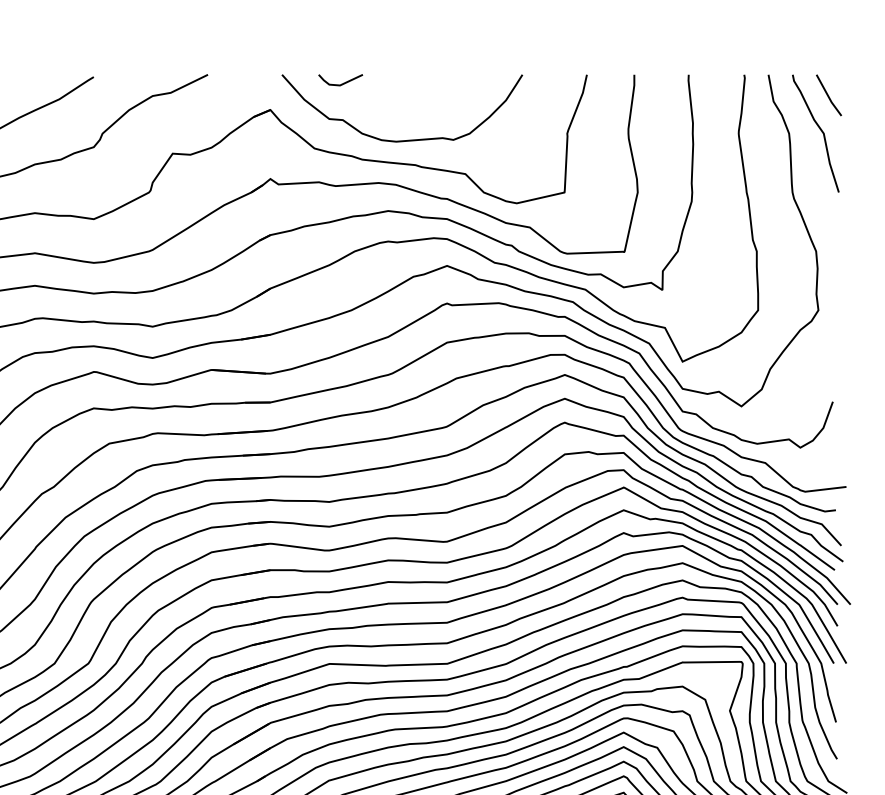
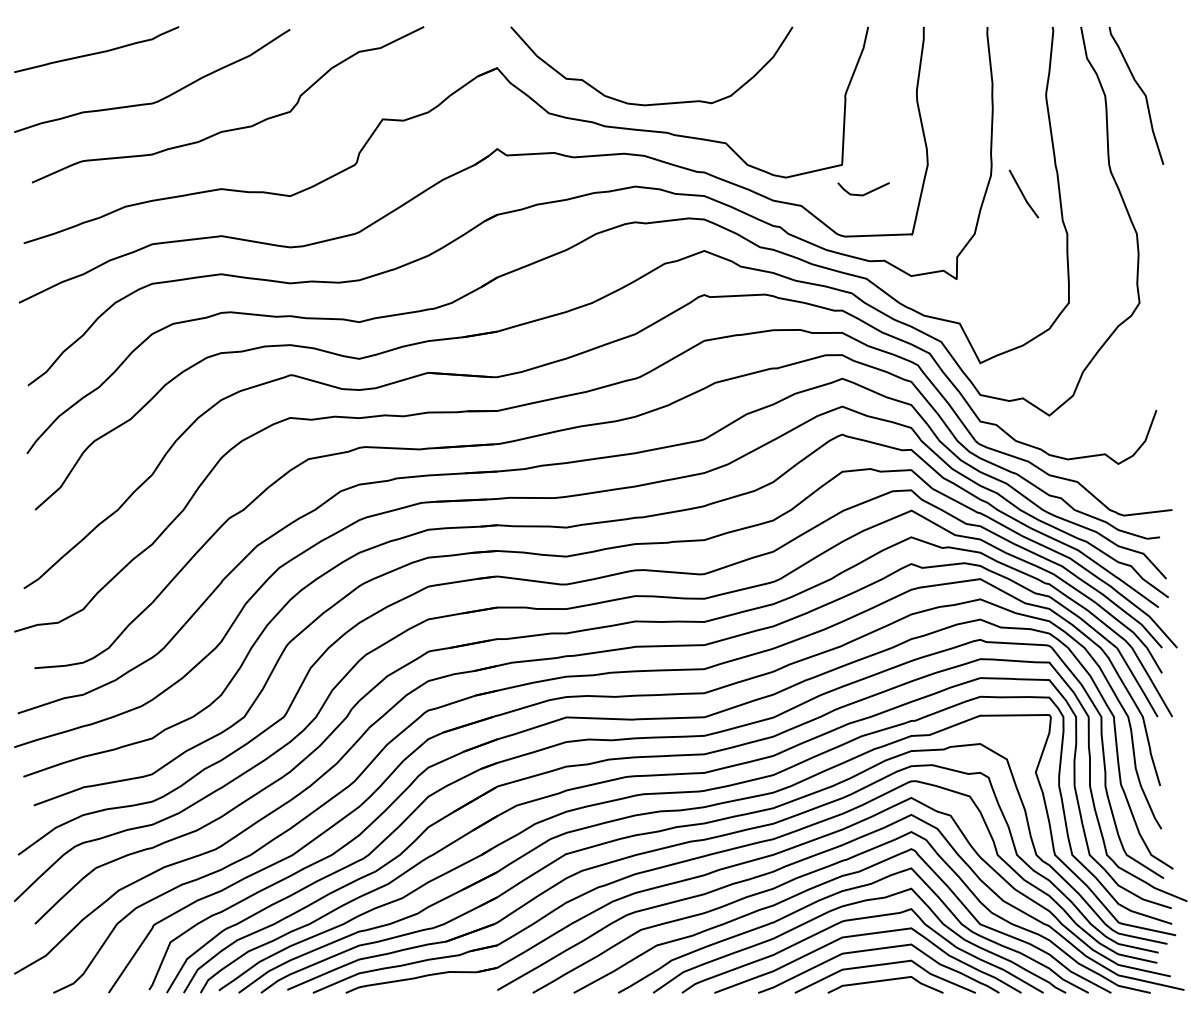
line: (341, 83) -> (864, 193), moved
line: (828, 94) -> (1023, 193), moved

